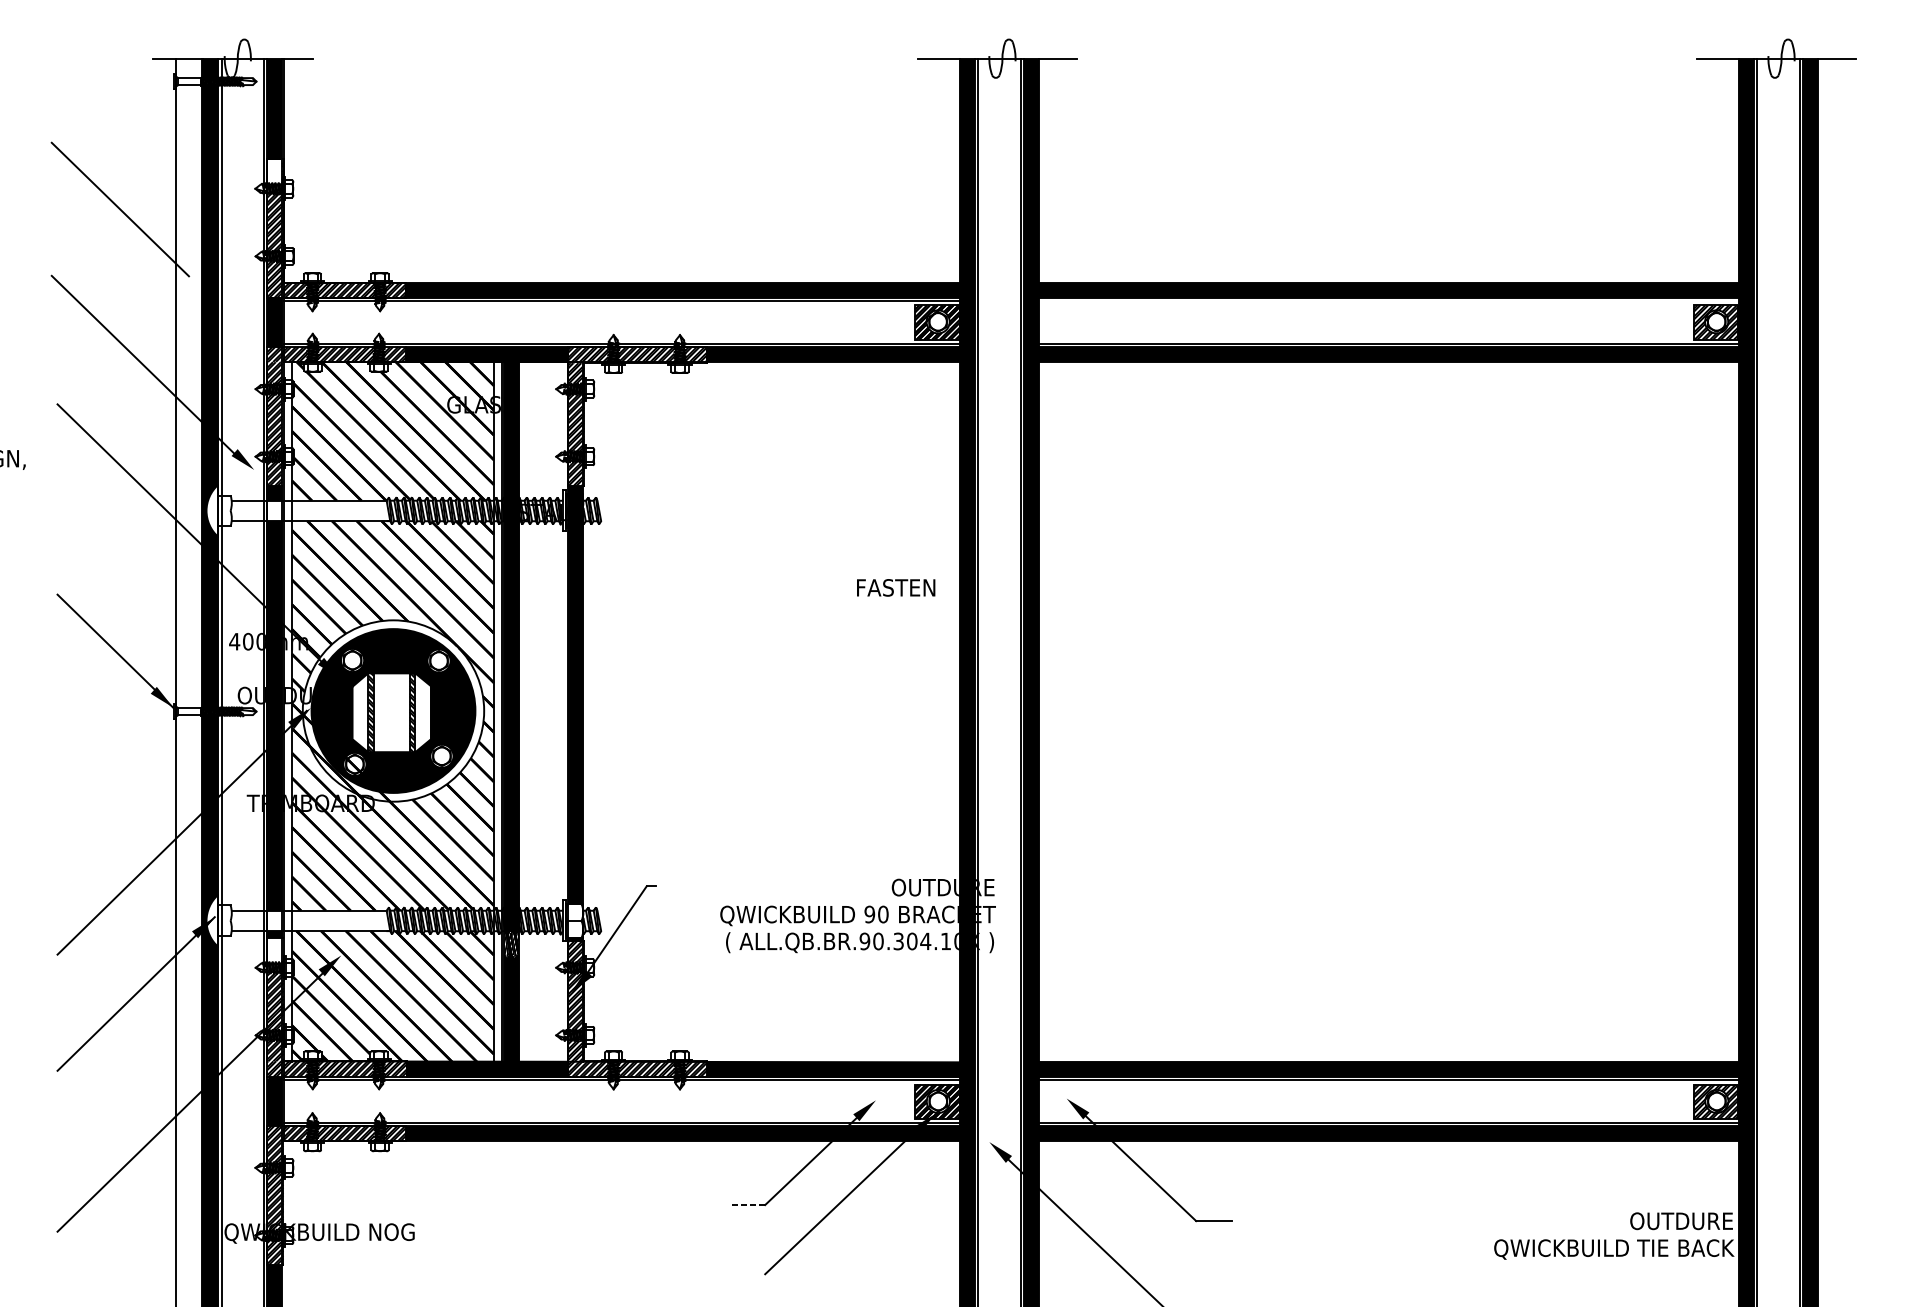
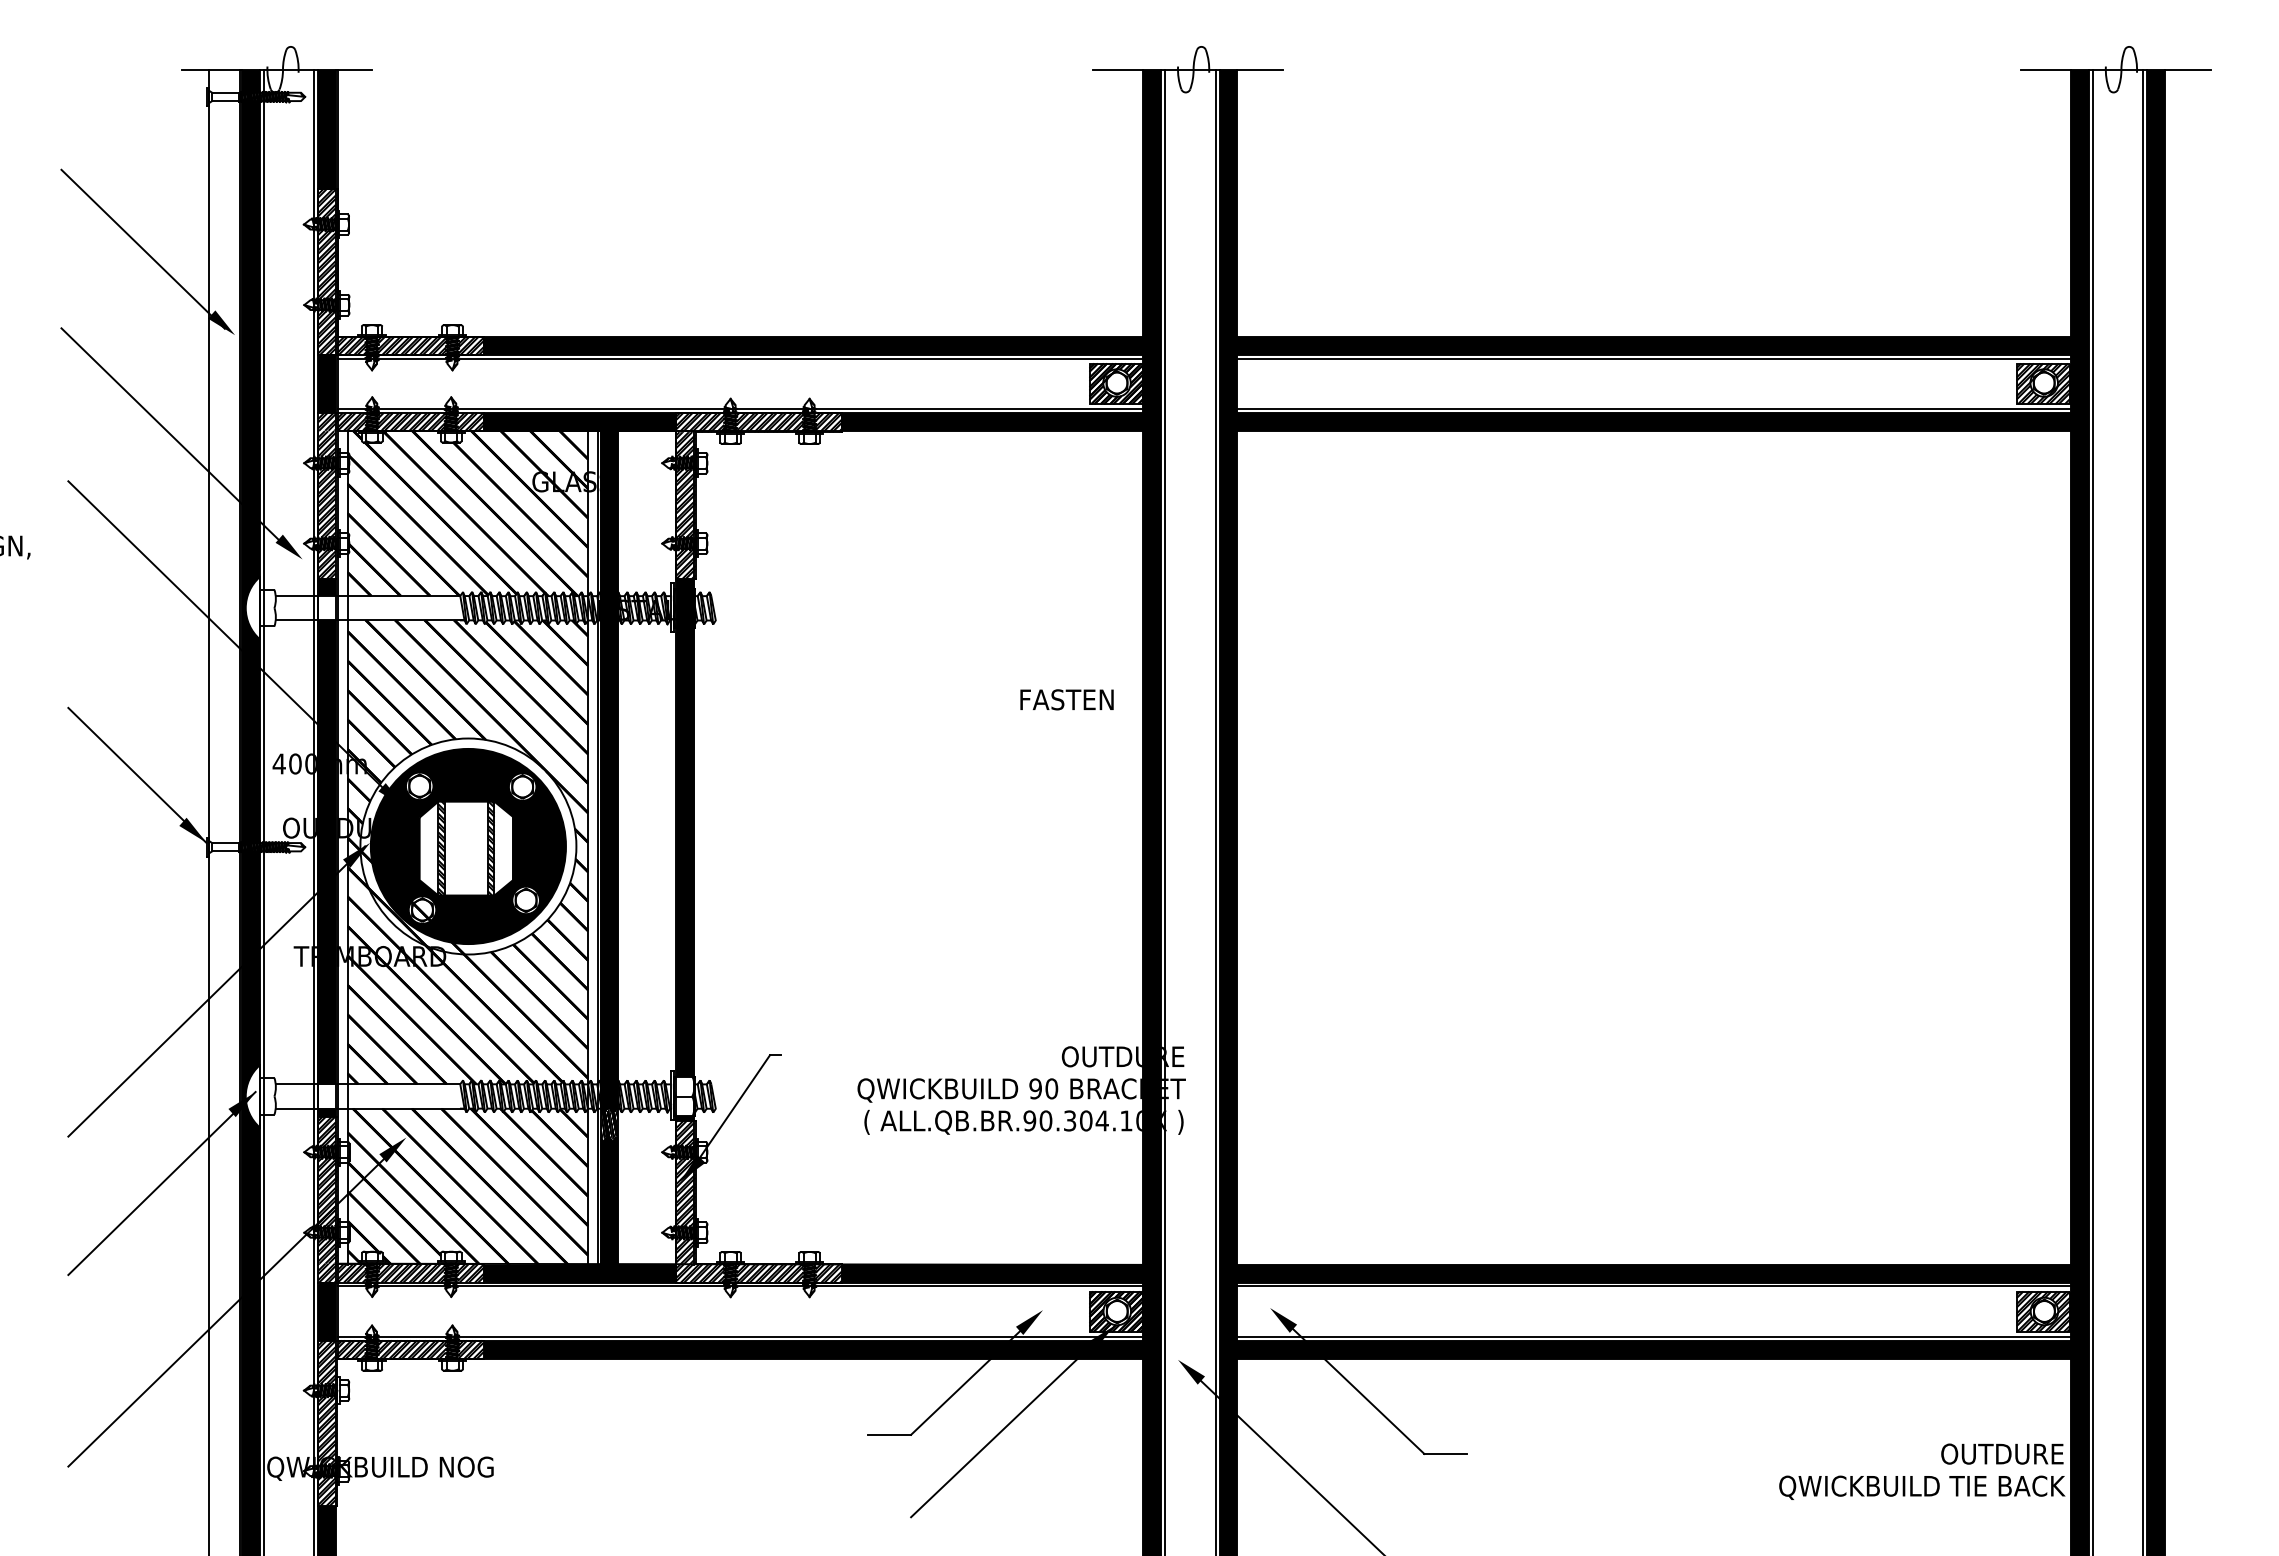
hatch: (274, 171) -> (326, 204), added
fill: (186, 271) -> (221, 322), added
line: (1389, 301) -> (1654, 358), added
hatch: (274, 950) -> (326, 1131), added
line: (747, 1204) -> (889, 1434), dashed -> solid

